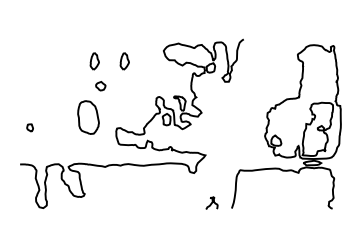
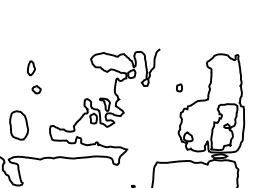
part: (124, 61) -> (57, 68), removed
part: (265, 84) -> (179, 88), added
part: (88, 117) -> (19, 125), moved

